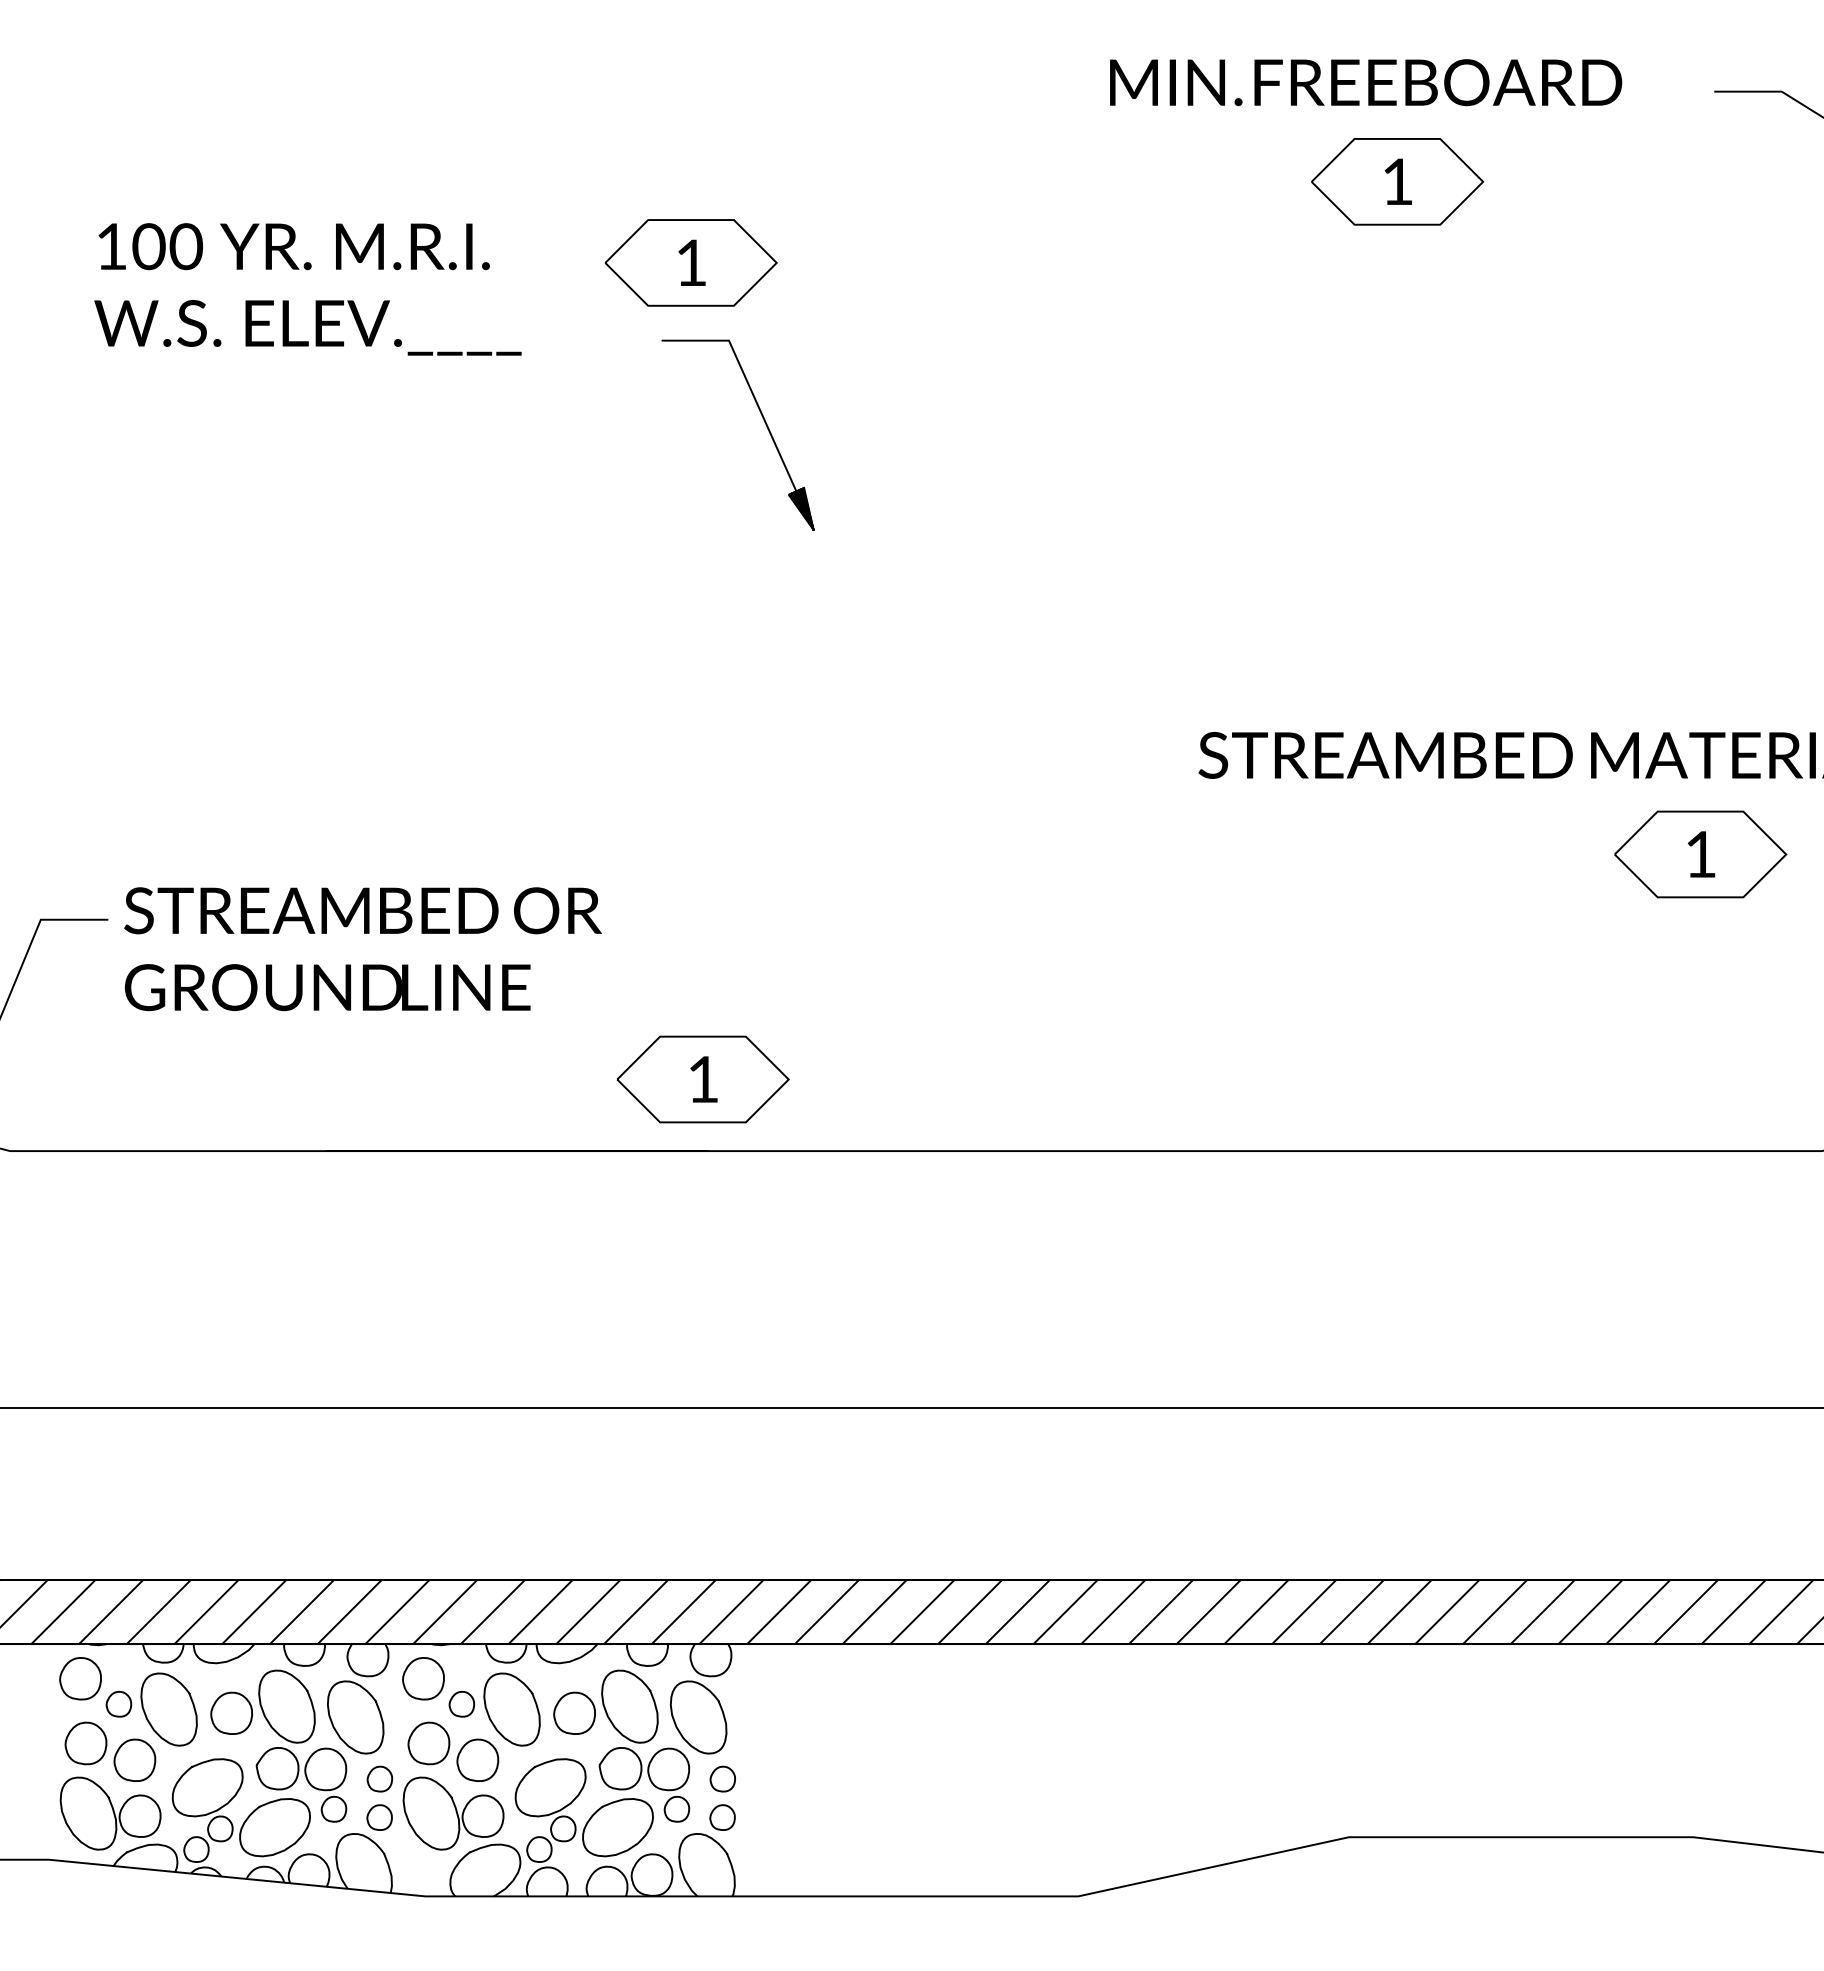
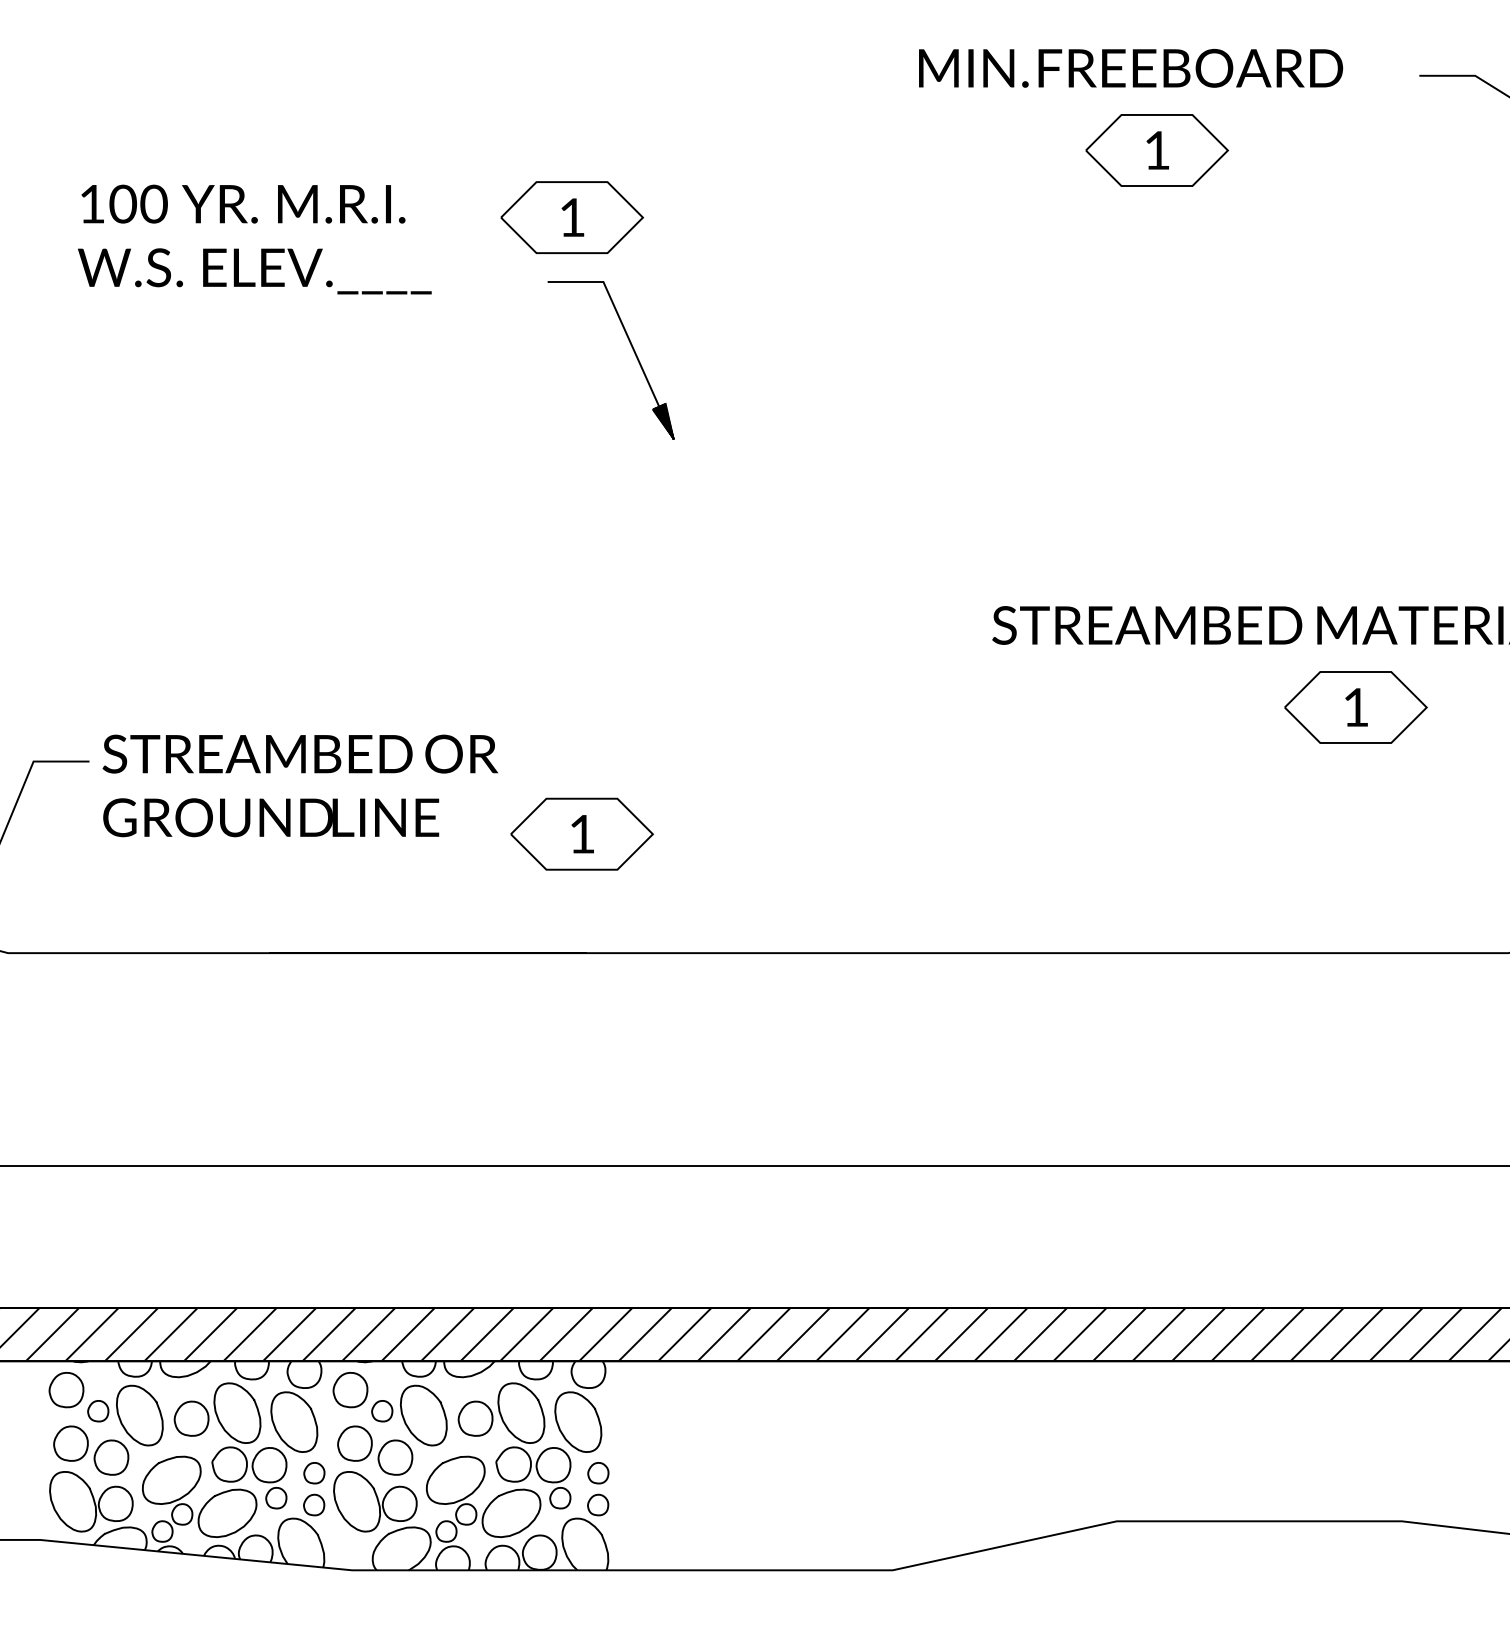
part: (1700, 854) -> (1355, 707), moved
part: (702, 1079) -> (581, 834), moved

